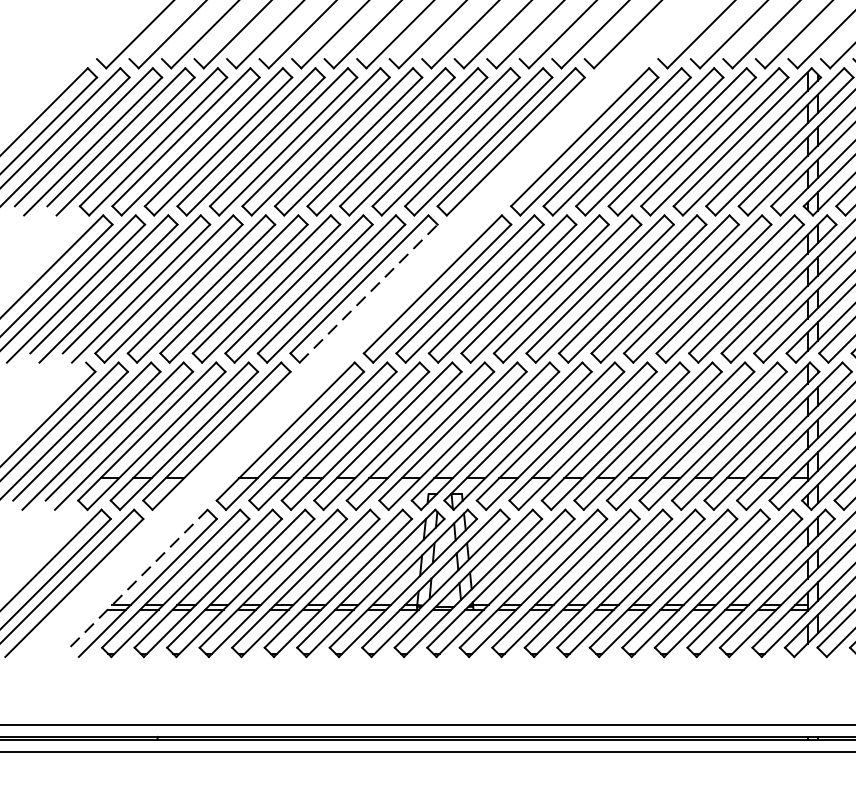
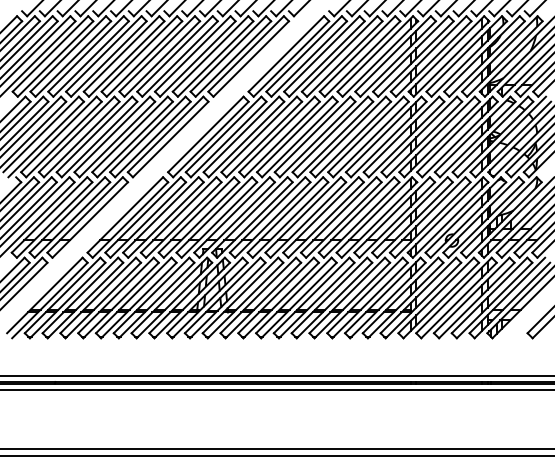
line: (370, 293) -> (171, 139), dashed -> solid
line: (137, 578) -> (44, 295), dashed -> solid

